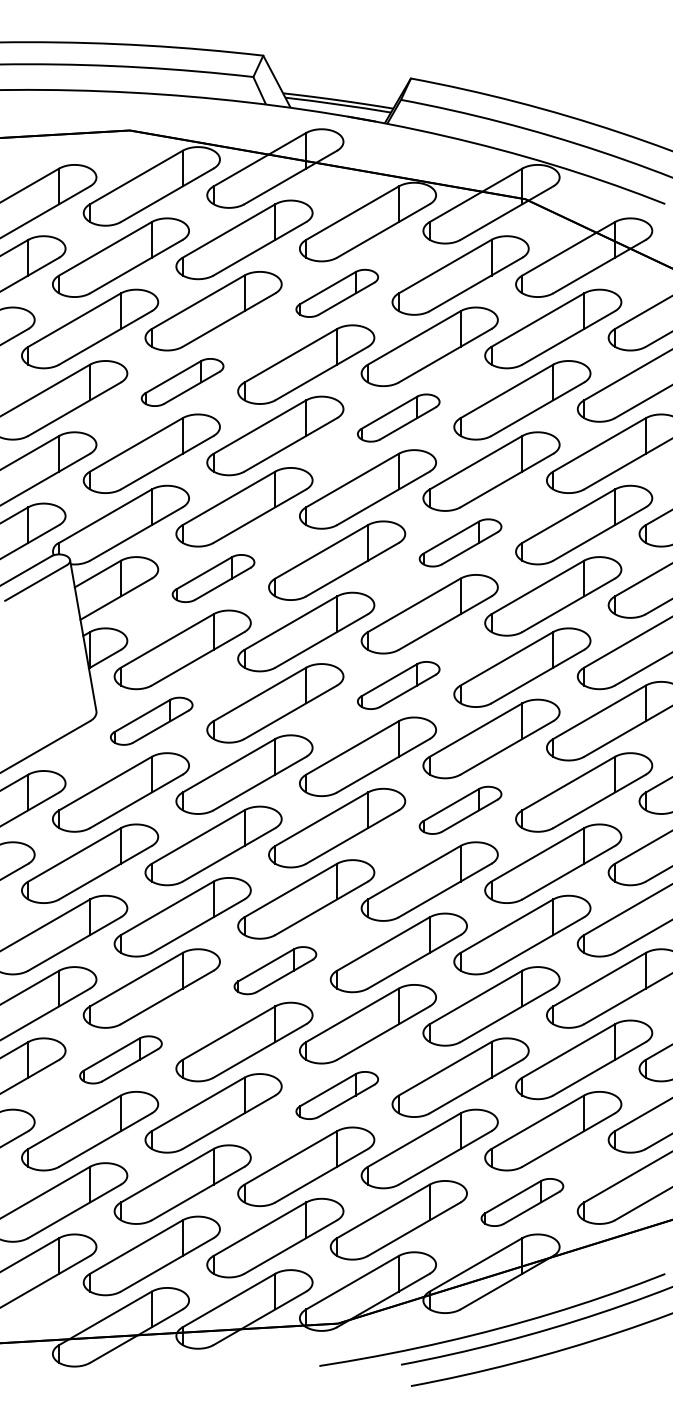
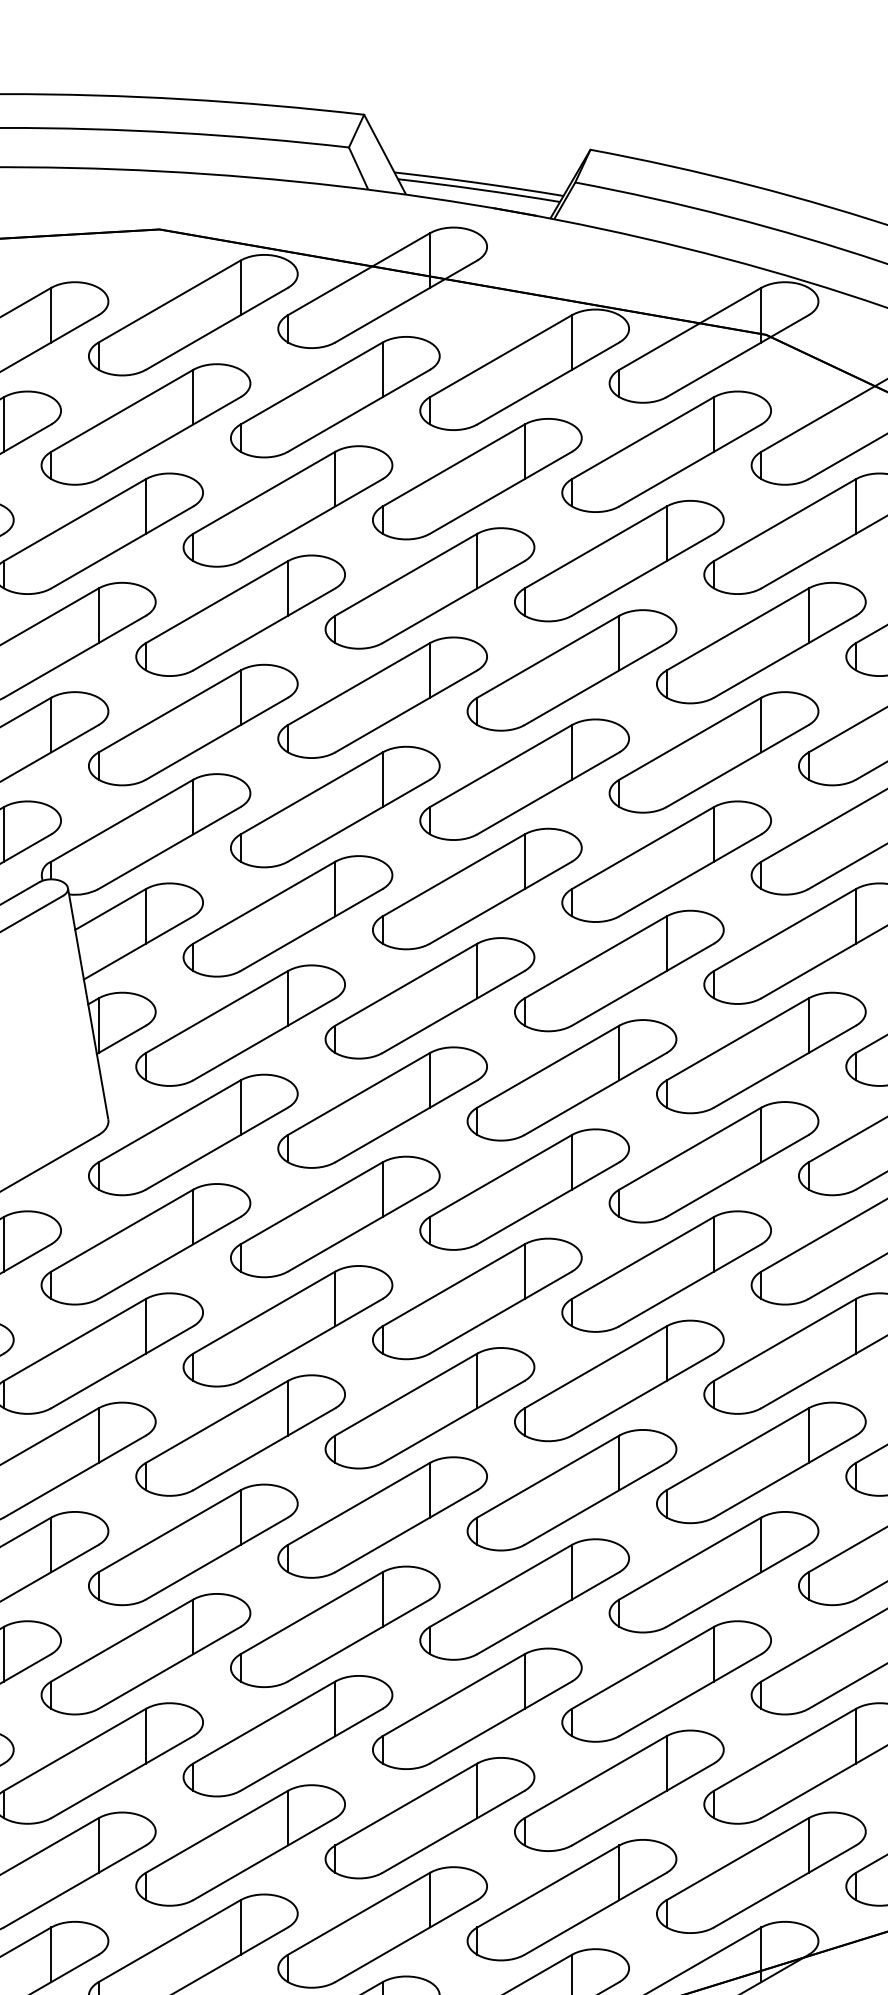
part: (337, 293) -> (477, 479), size x1.67
part: (182, 382) -> (240, 615), size x1.67
part: (398, 417) -> (571, 669), size x1.67
part: (460, 542) -> (666, 861), size x1.67
part: (213, 578) -> (287, 916), size x1.67
part: (398, 685) -> (571, 1080), size x1.67
part: (151, 721) -> (192, 1135), size x1.67
part: (460, 810) -> (666, 1271), size x1.67
part: (275, 970) -> (382, 1517), size x1.67
part: (120, 1059) -> (145, 1653), size x1.67
part: (337, 1095) -> (477, 1708), size x1.67
part: (522, 1202) -> (761, 1872), size x1.67

